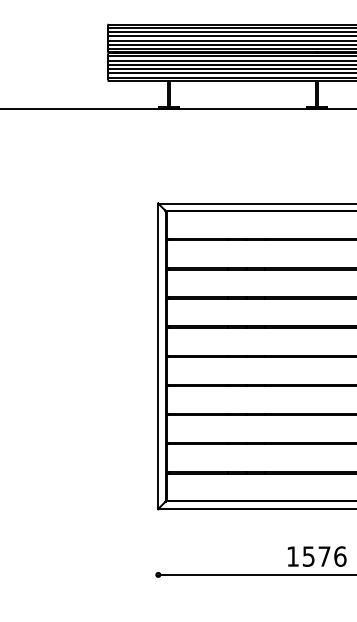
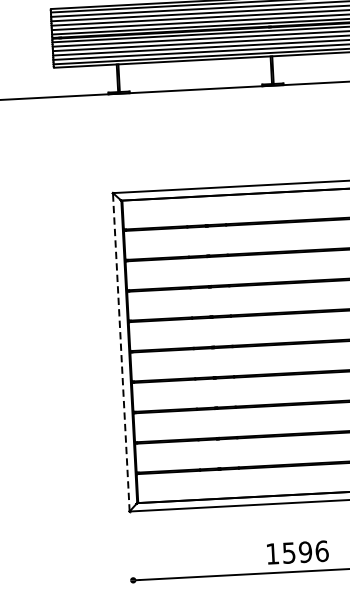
line: (158, 356) -> (121, 352), solid -> dashed
text: (324, 556) -> (305, 552), 1576 -> 1596

